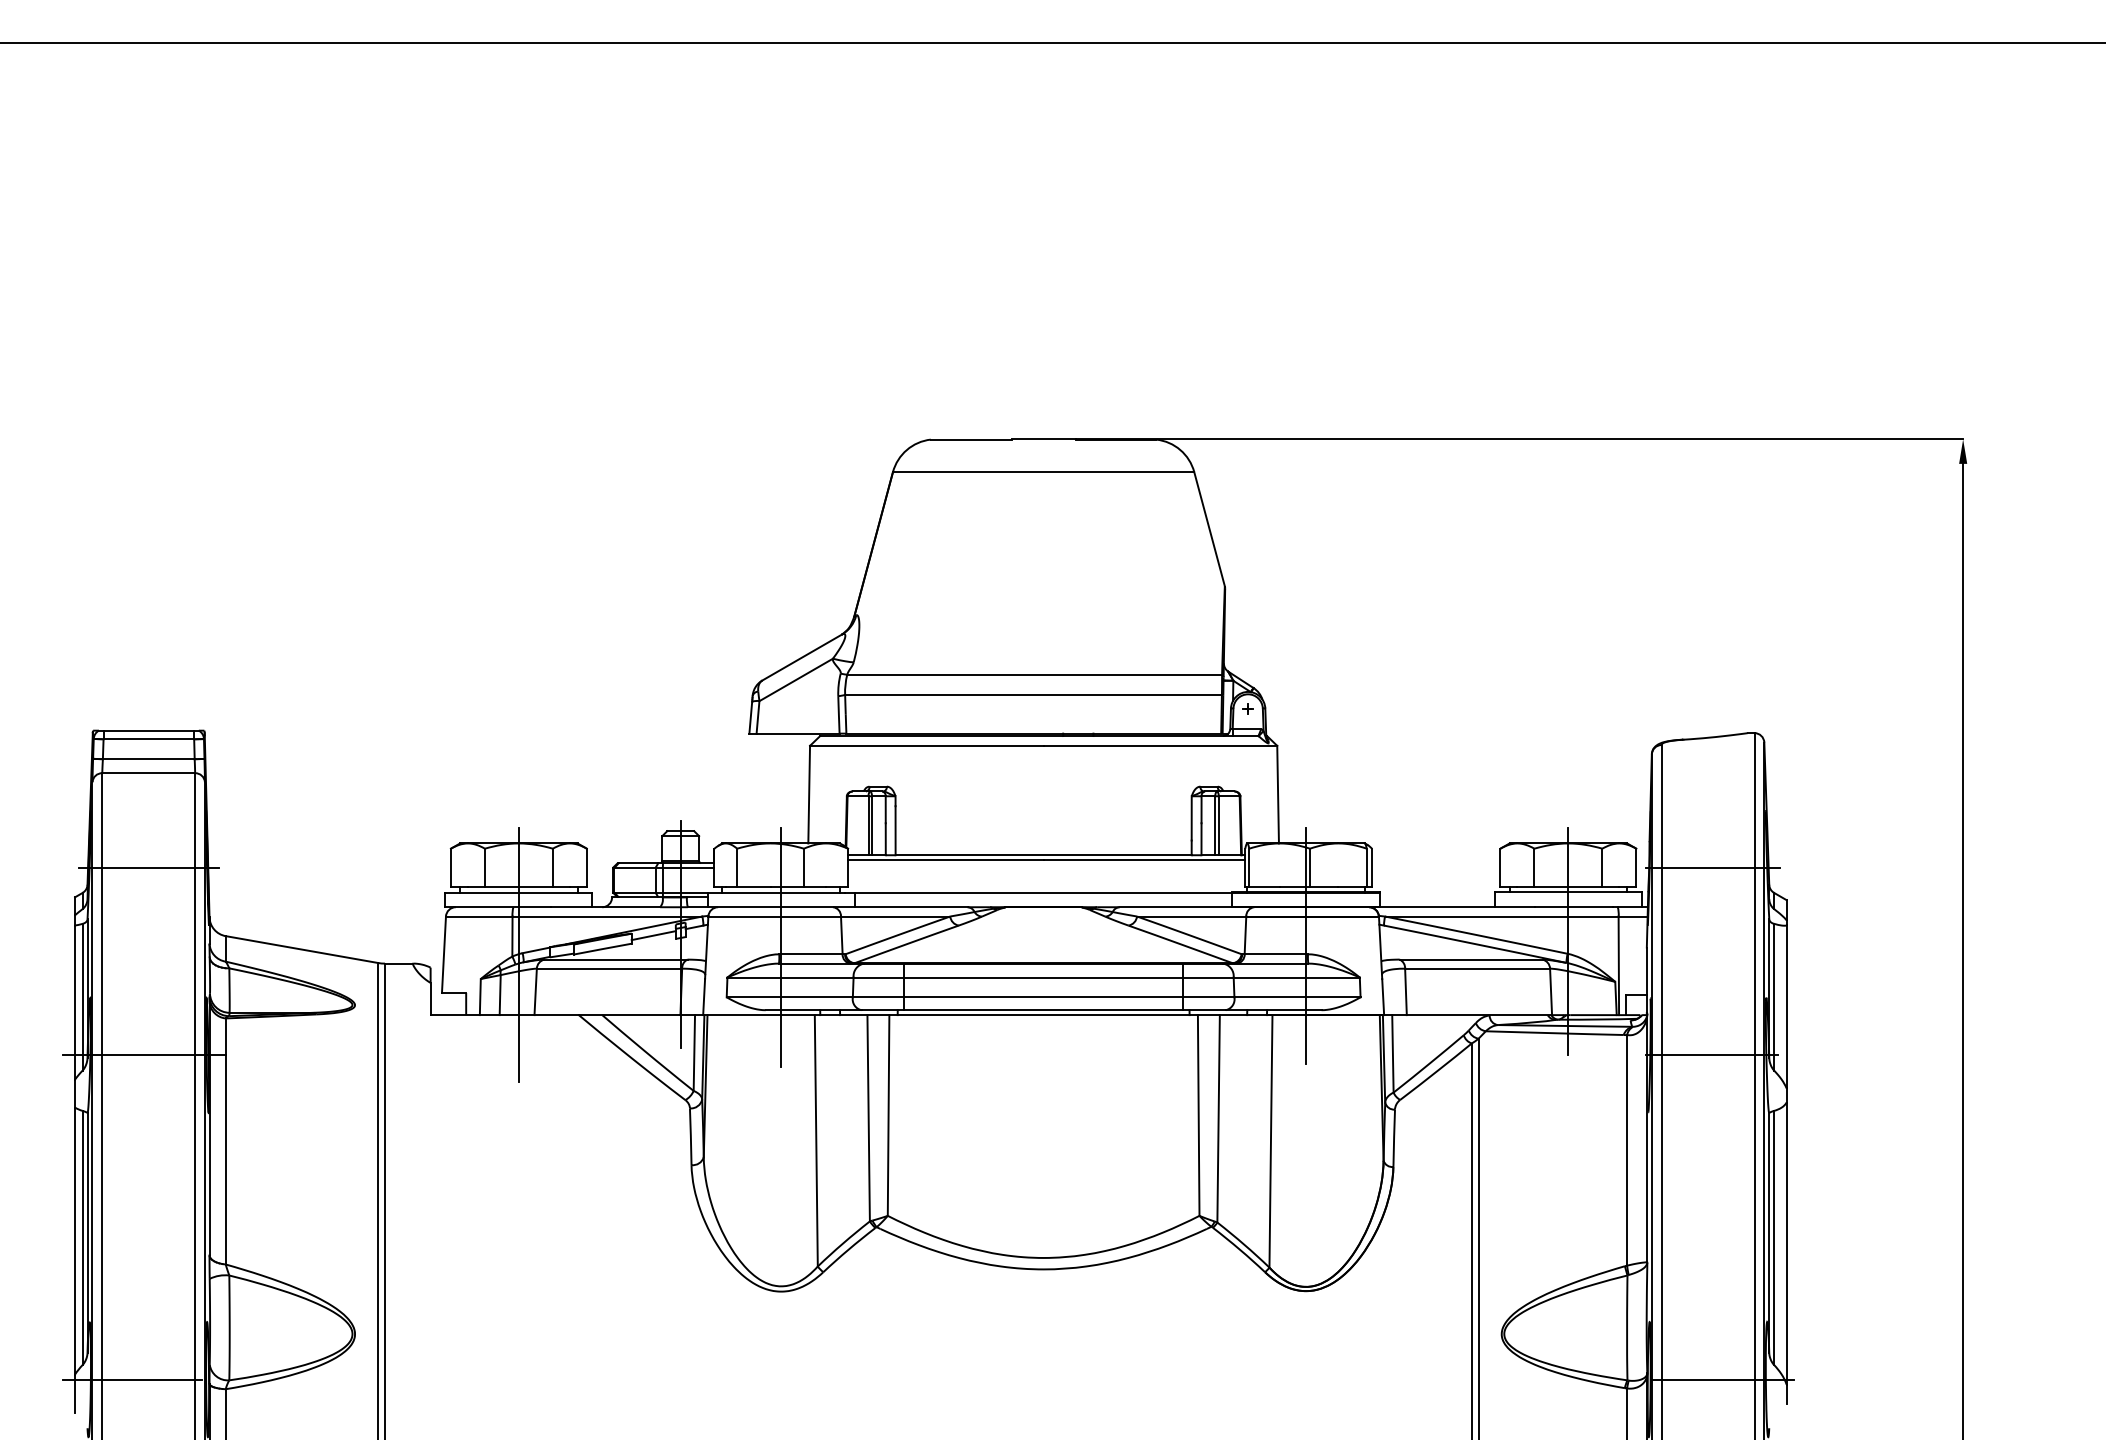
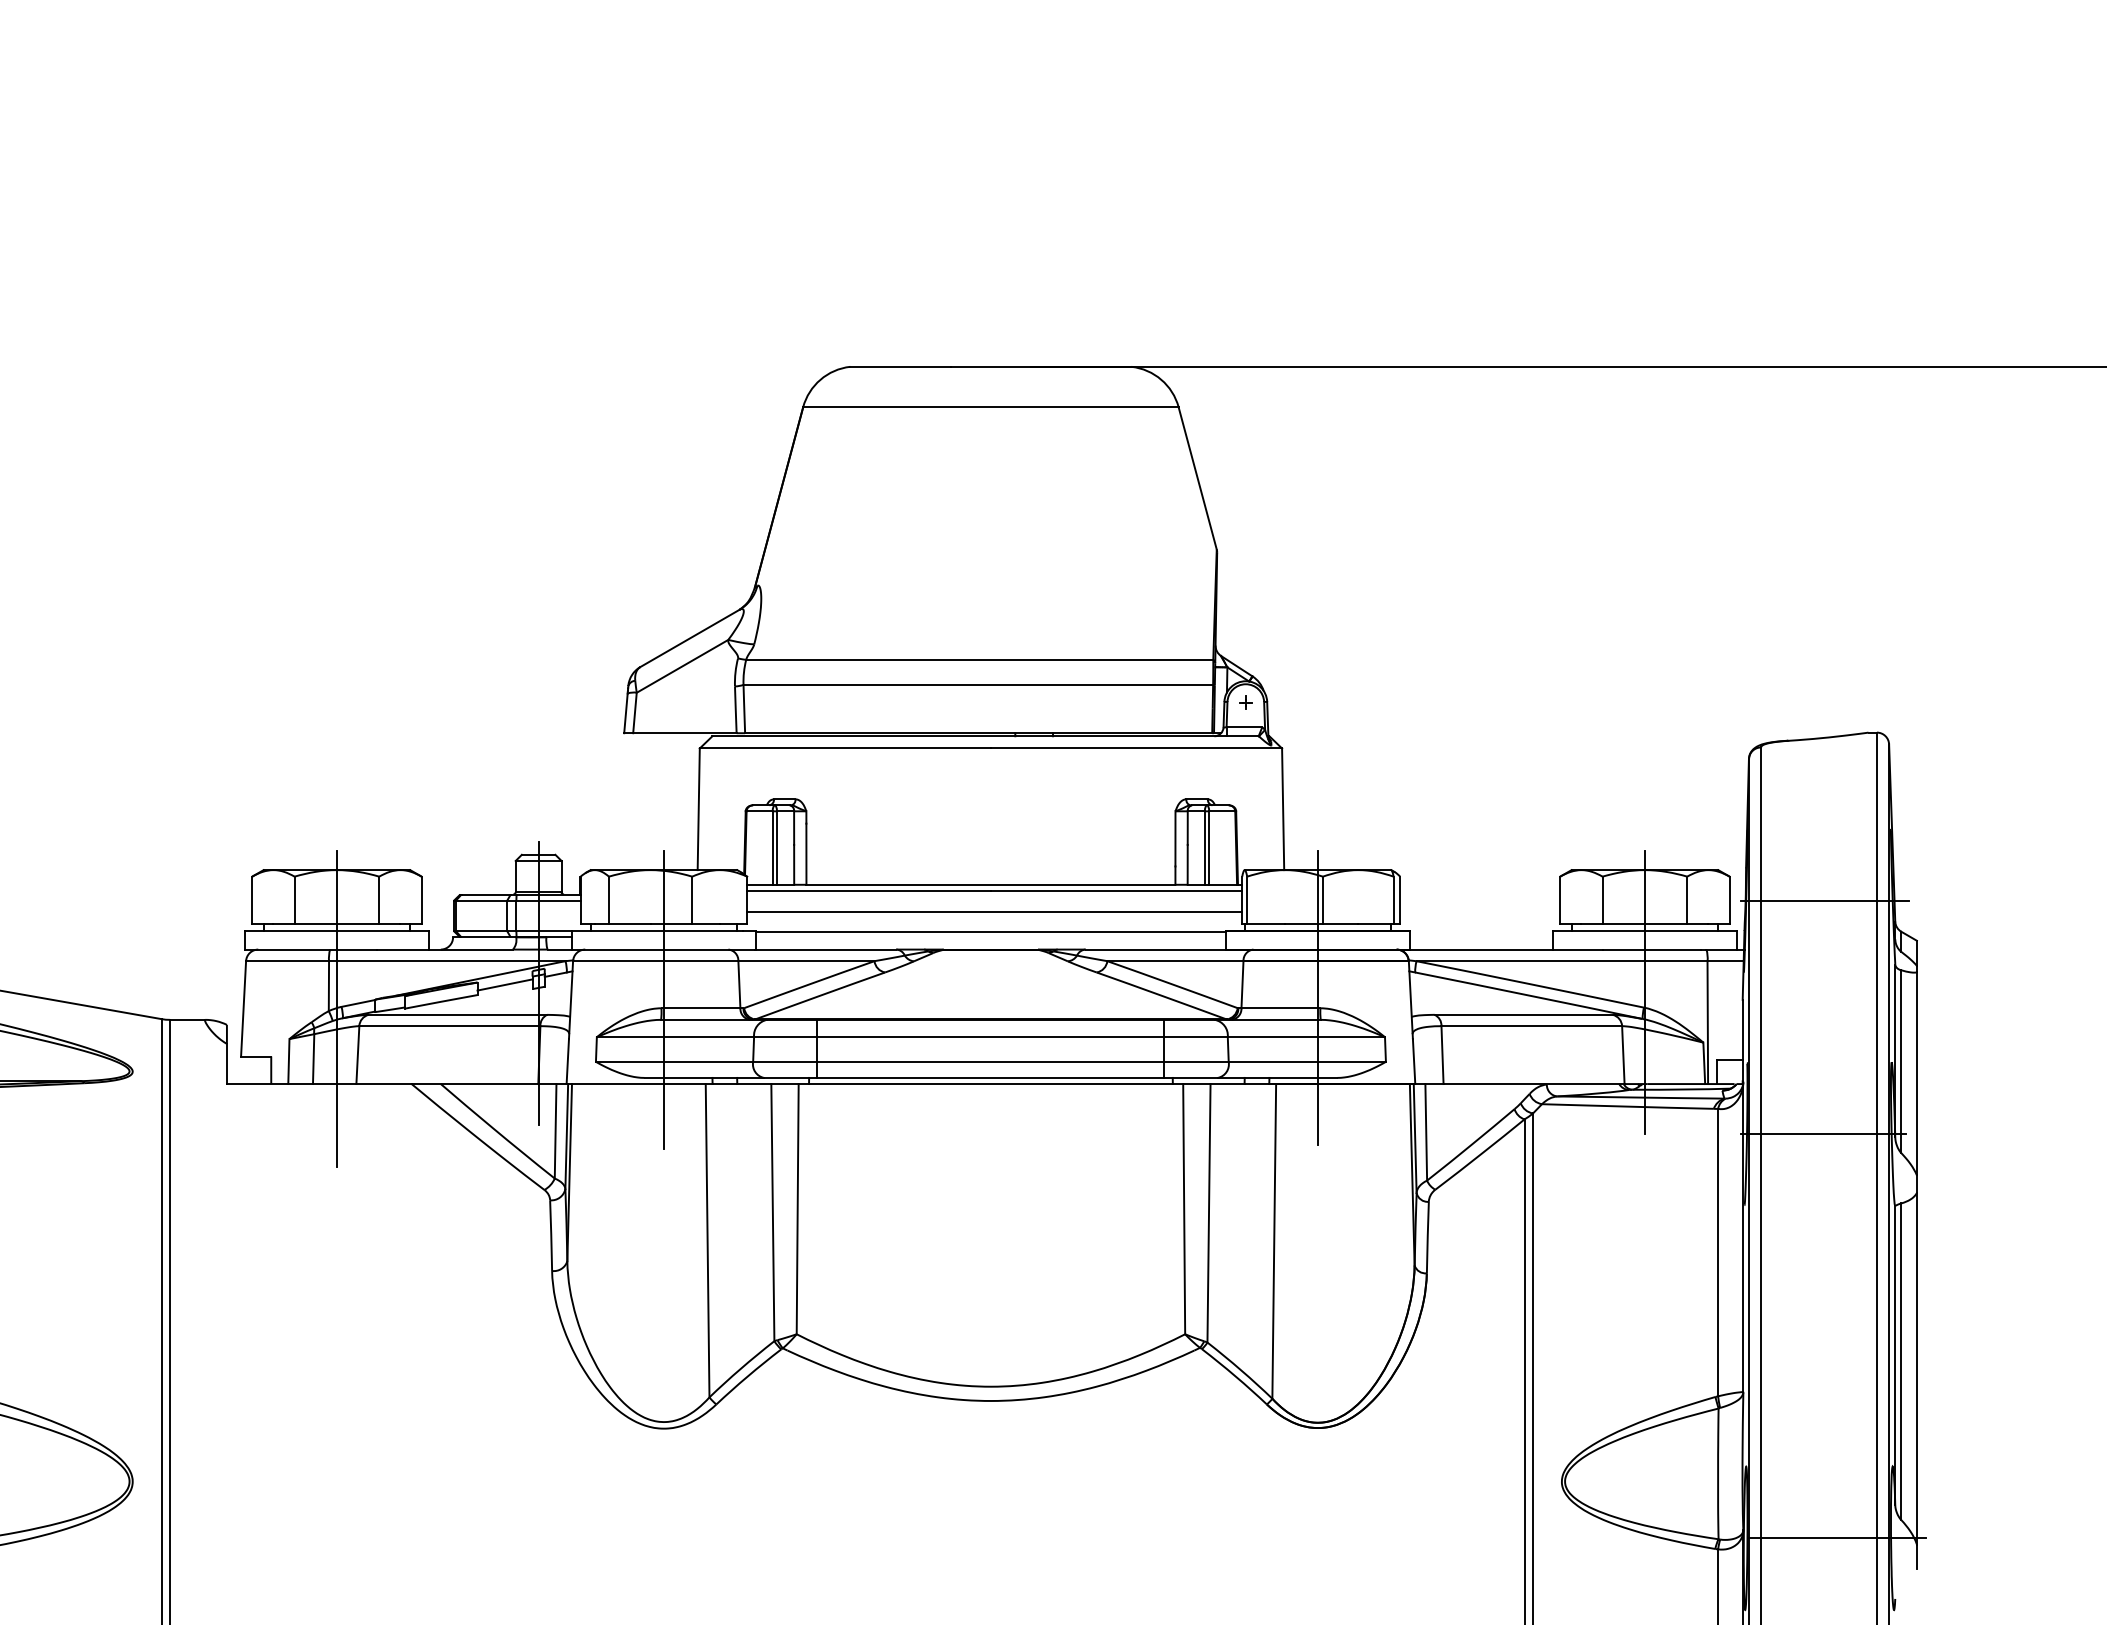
line: (1046, 877) -> (994, 912), added

